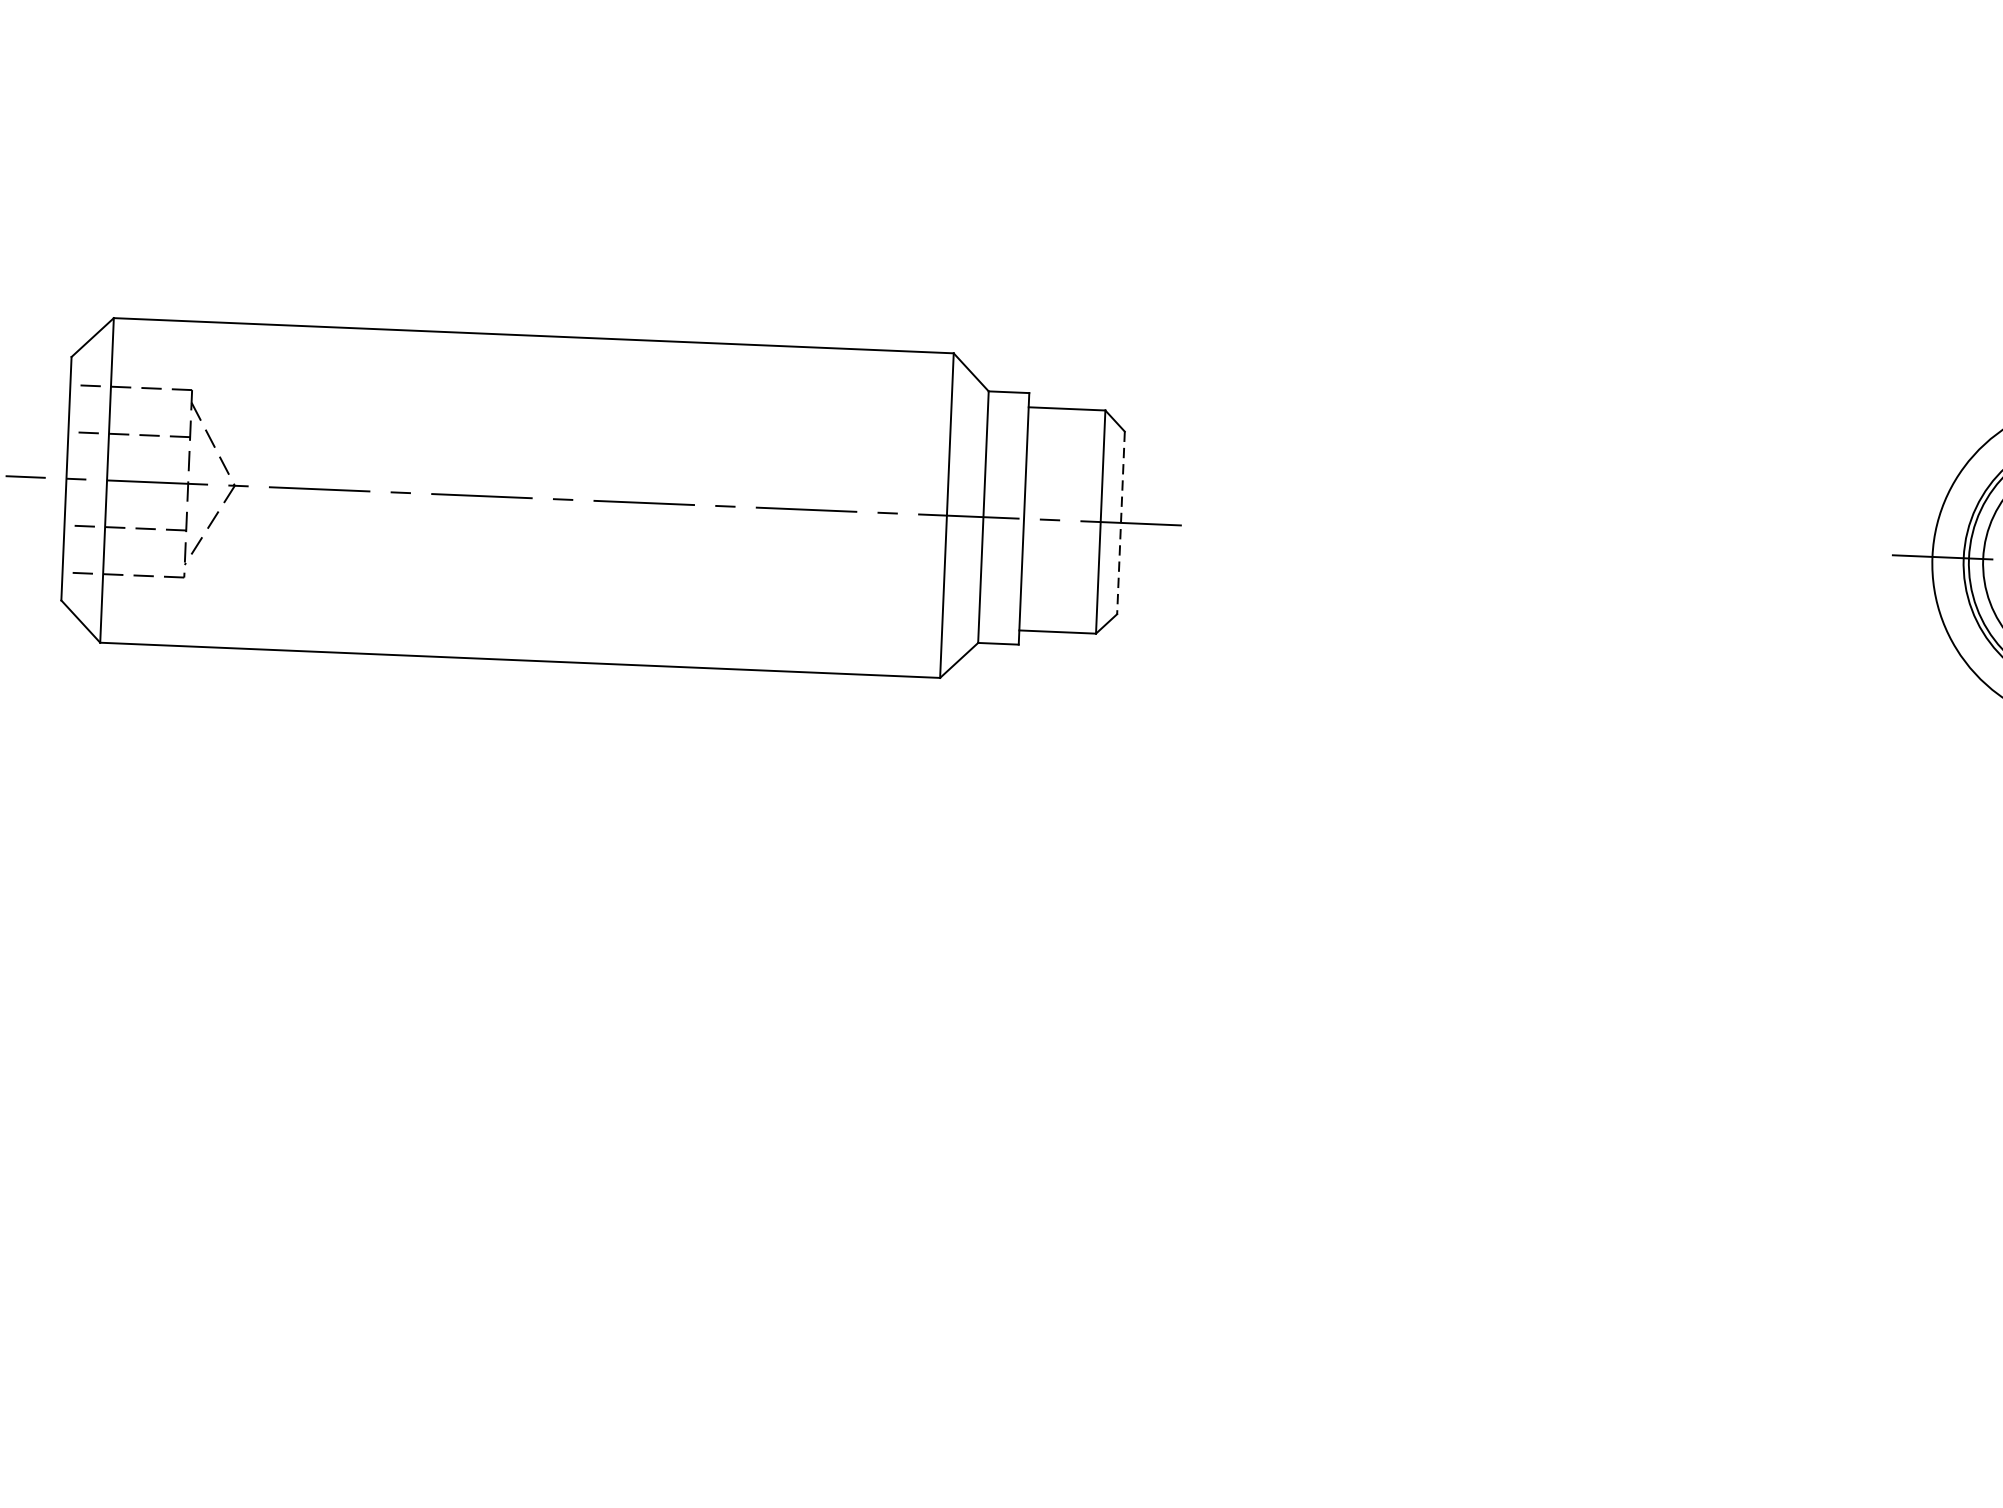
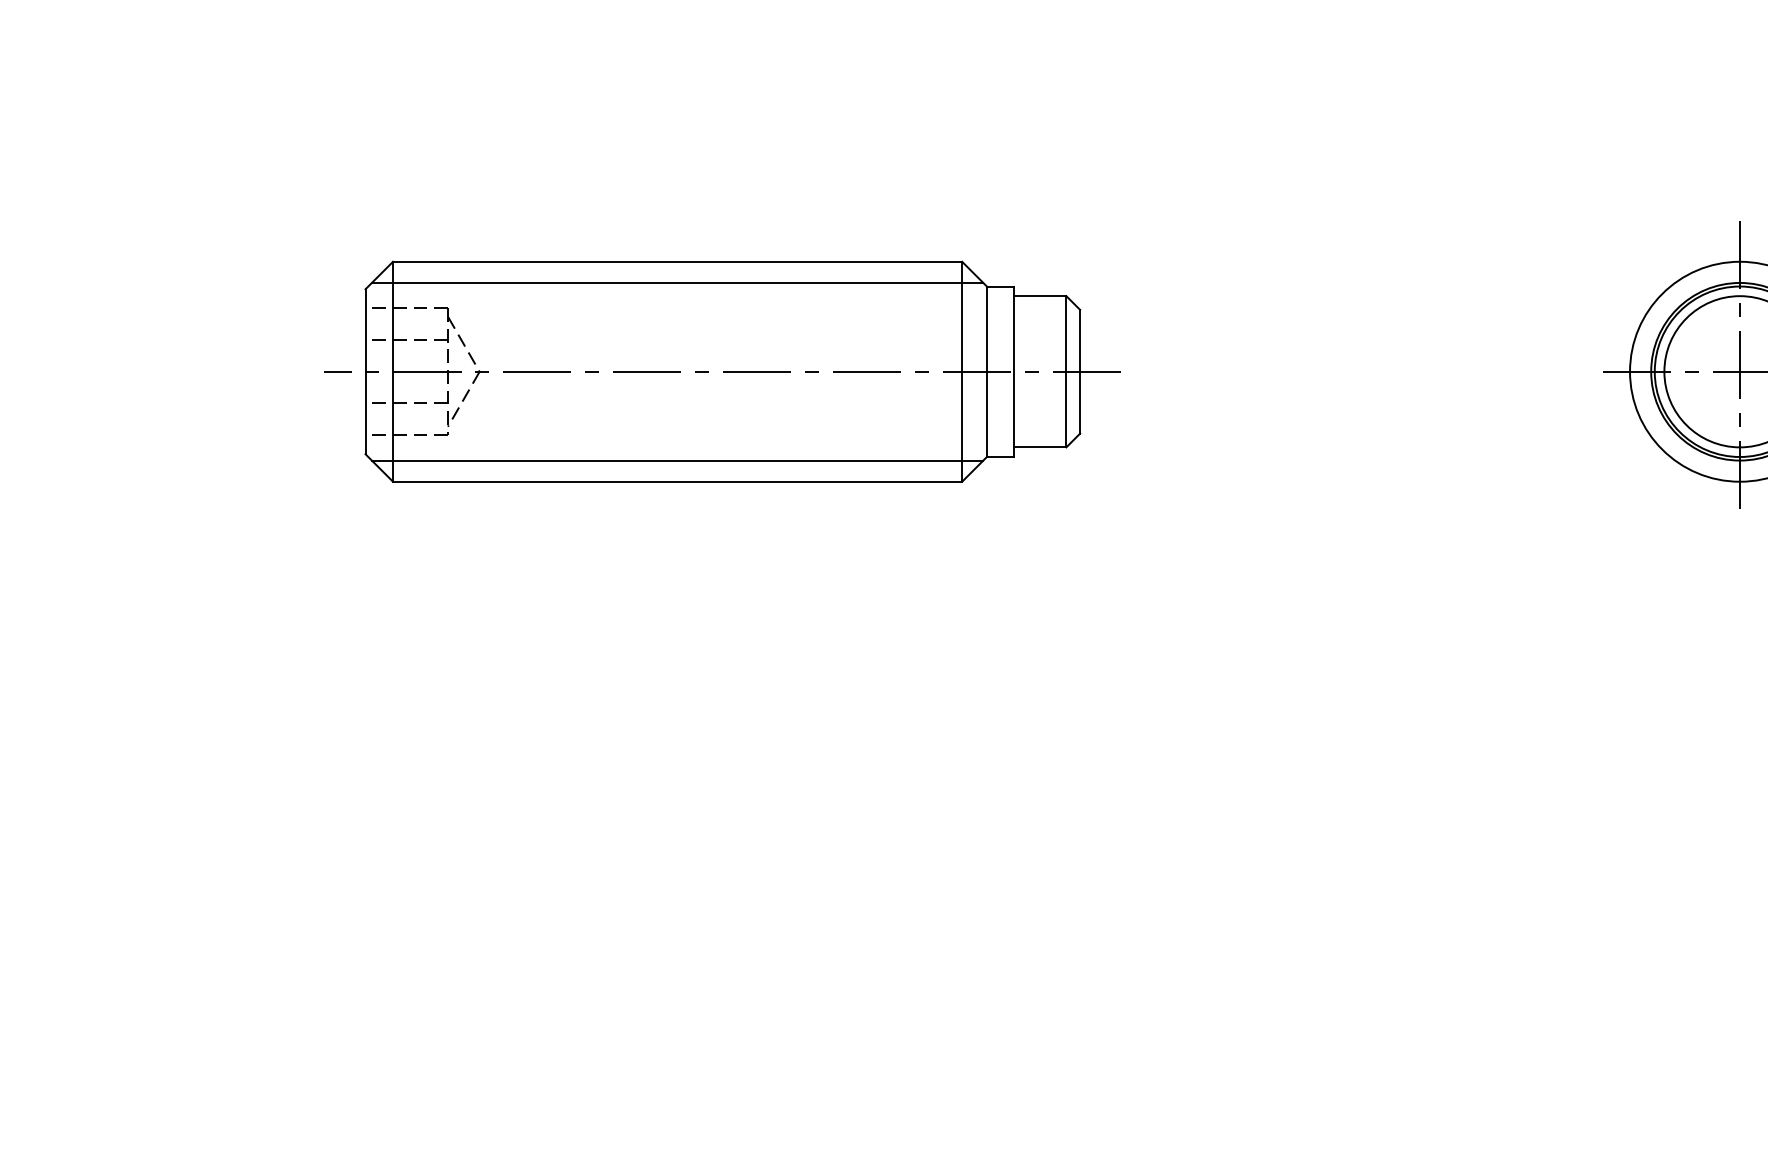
line: (532, 366) -> (677, 282), added
line: (1121, 522) -> (1080, 371), dashed -> solid
line: (521, 628) -> (677, 460), added

